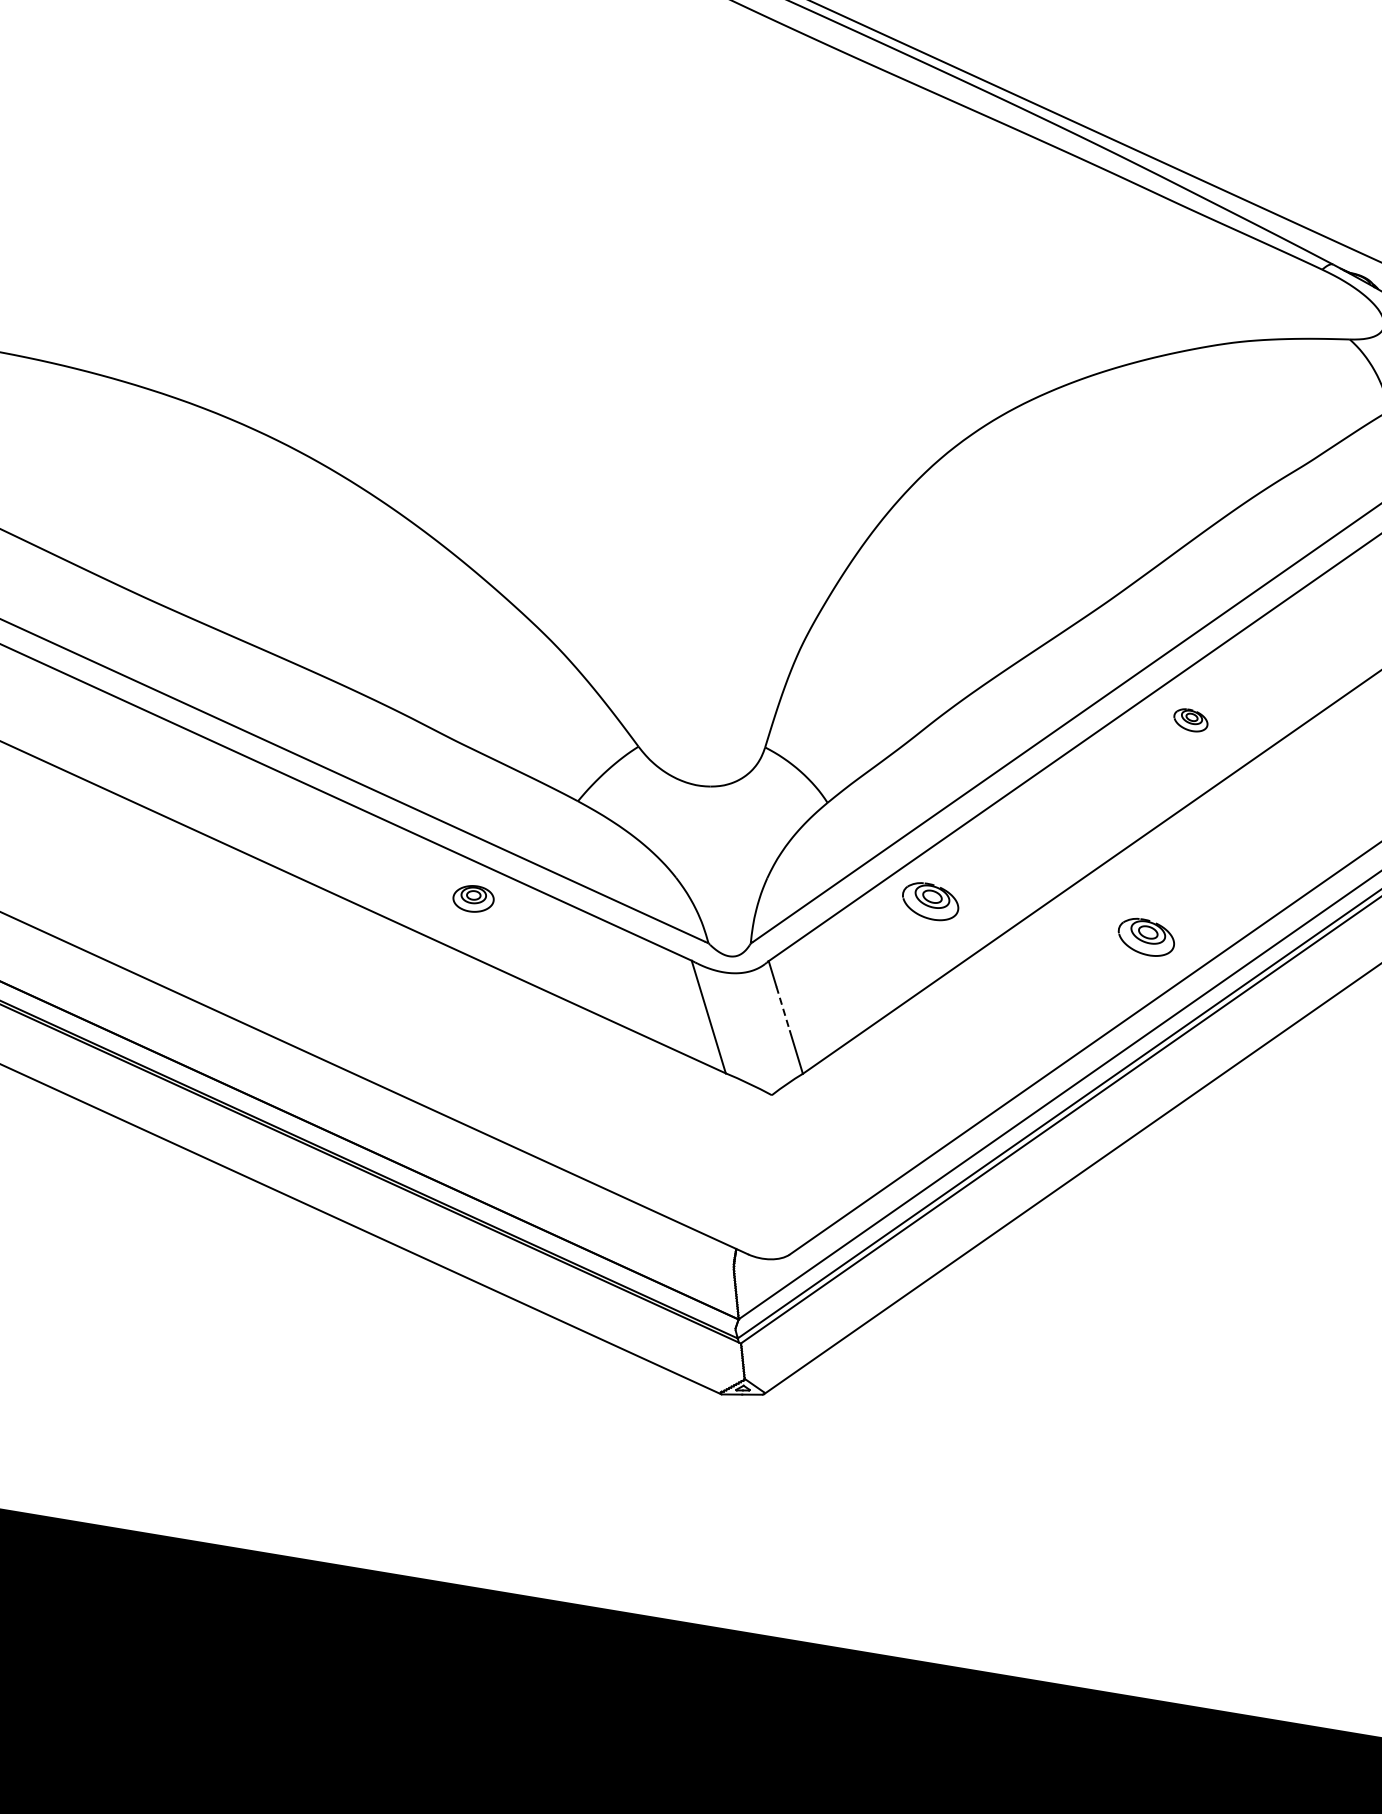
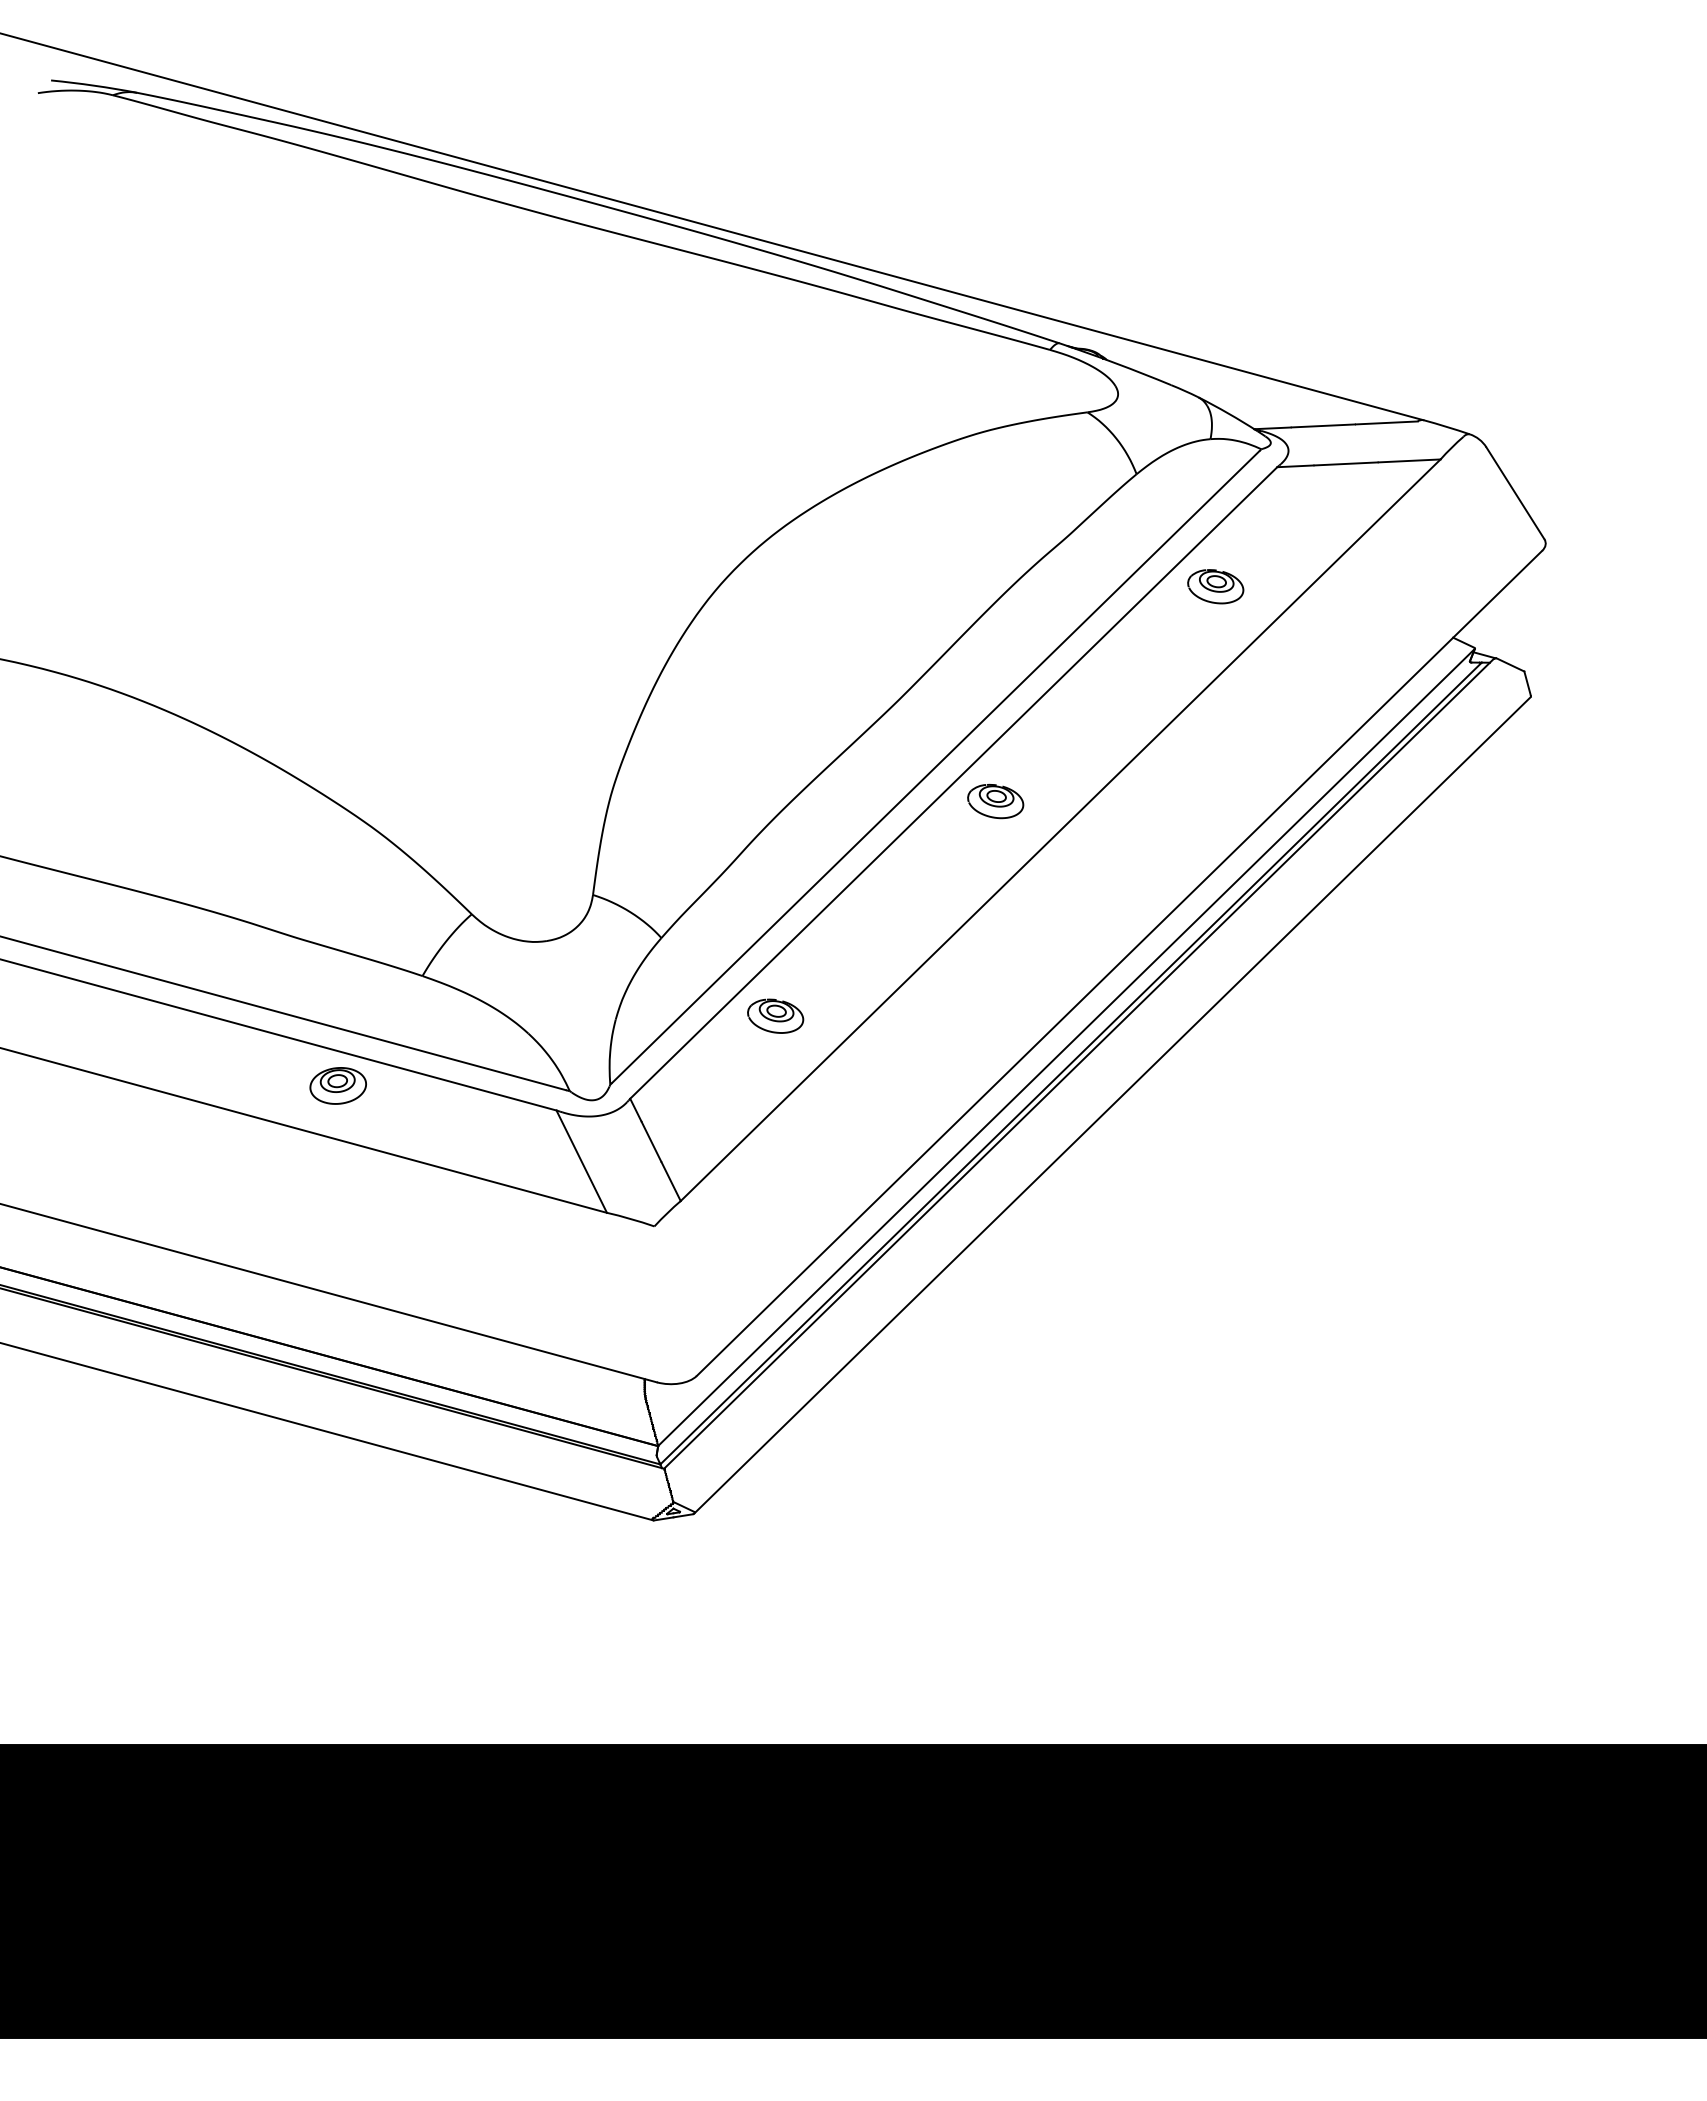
part: (1190, 720) -> (995, 801), size x1.67
part: (472, 898) -> (337, 1085), size x1.43
part: (1146, 936) -> (987, 1015), removed
line: (783, 1009) -> (651, 1142), dashed -> solid

